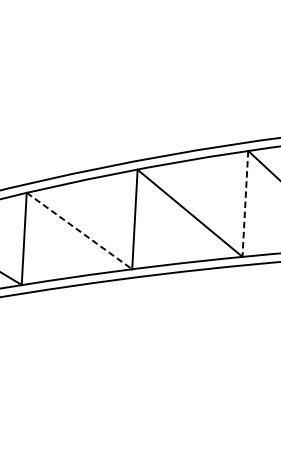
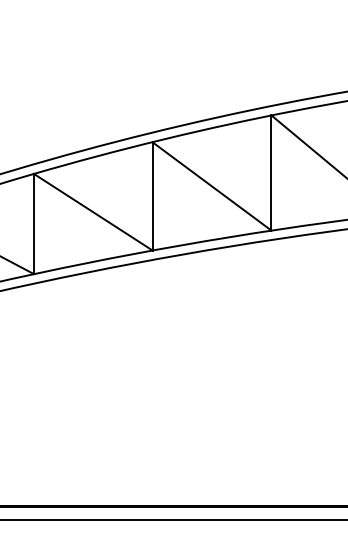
line: (245, 204) -> (271, 173), dashed -> solid
line: (79, 231) -> (93, 212), dashed -> solid

